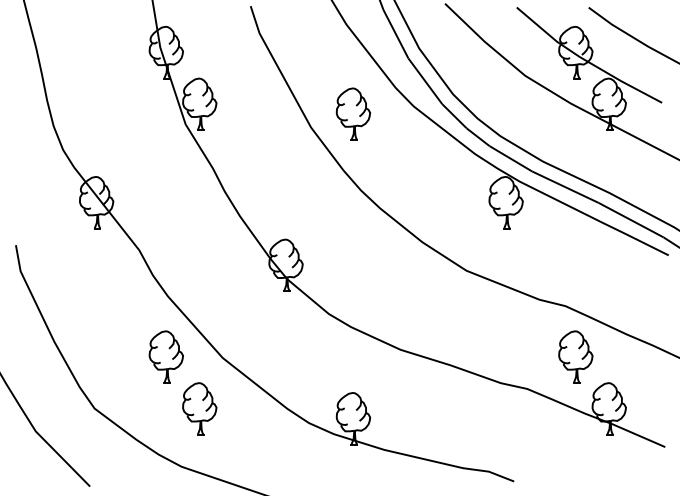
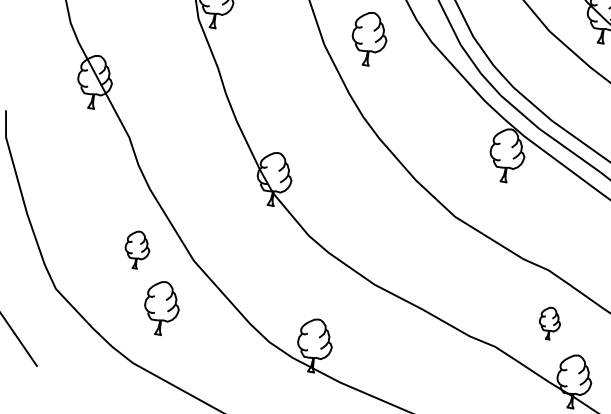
part: (165, 356) -> (136, 249), size x0.7
part: (575, 356) -> (549, 322), size x0.6

